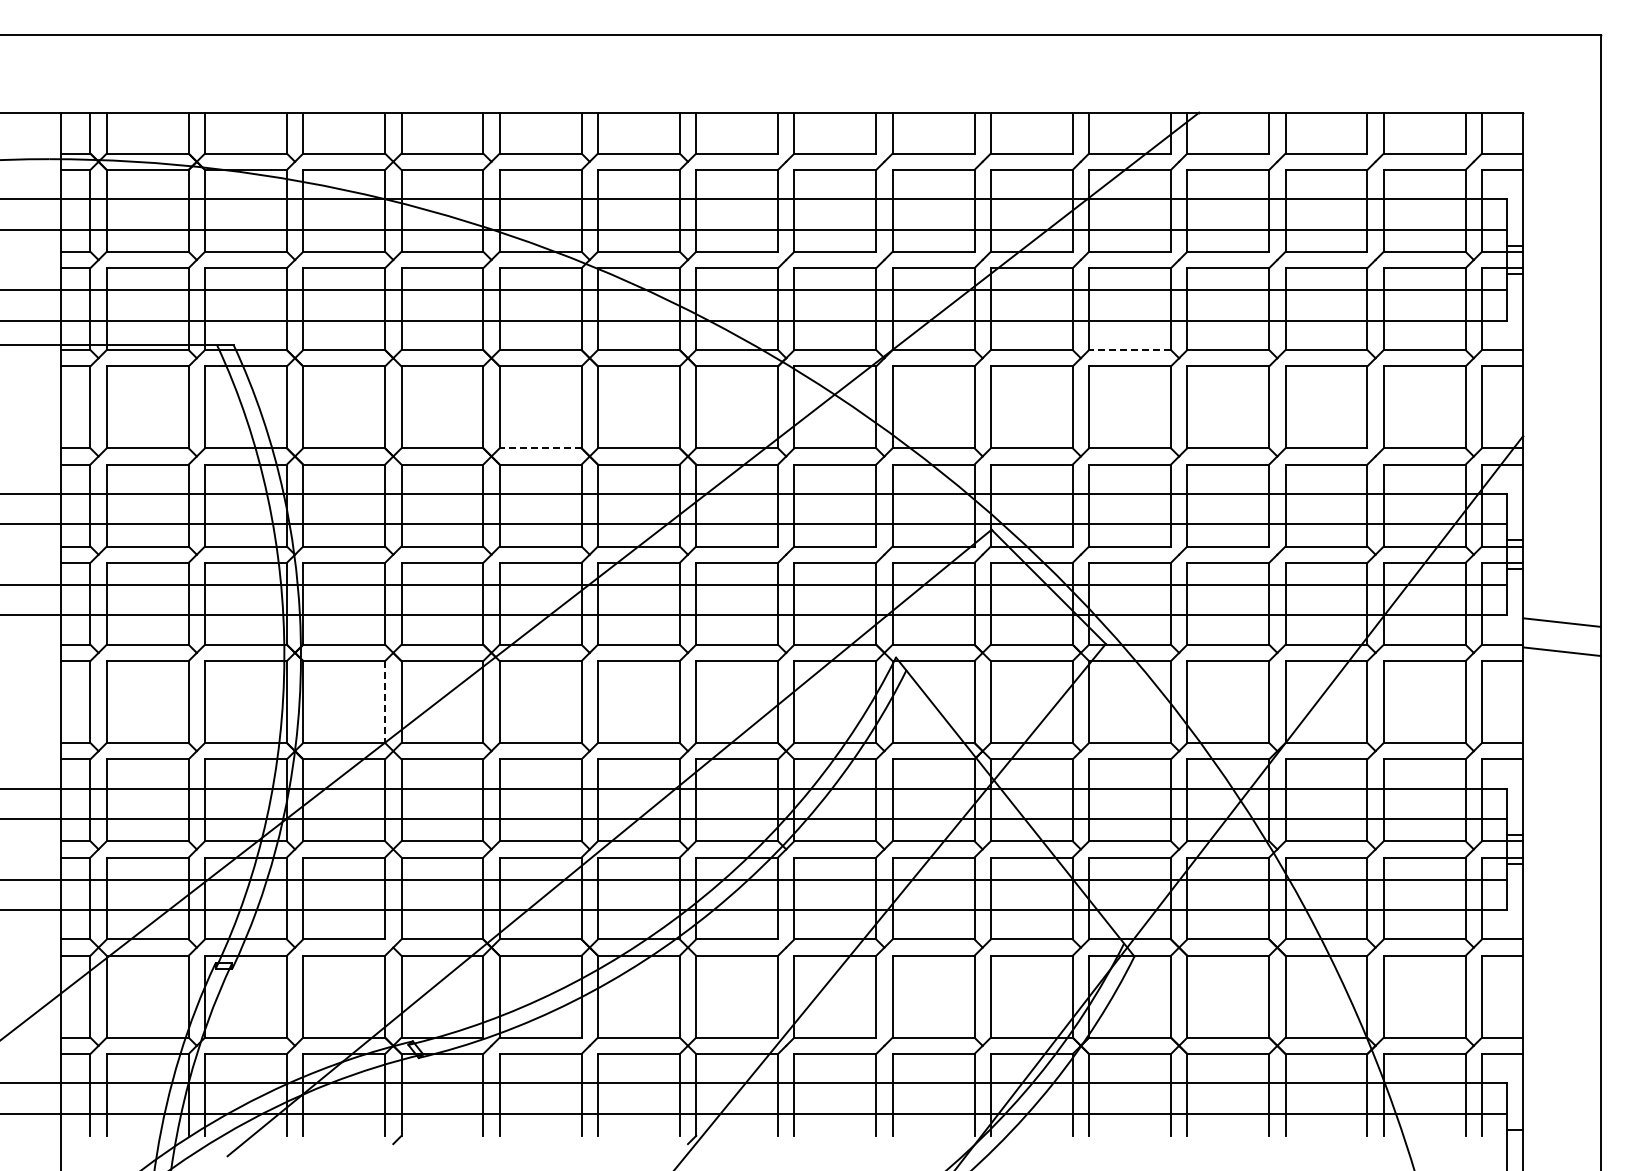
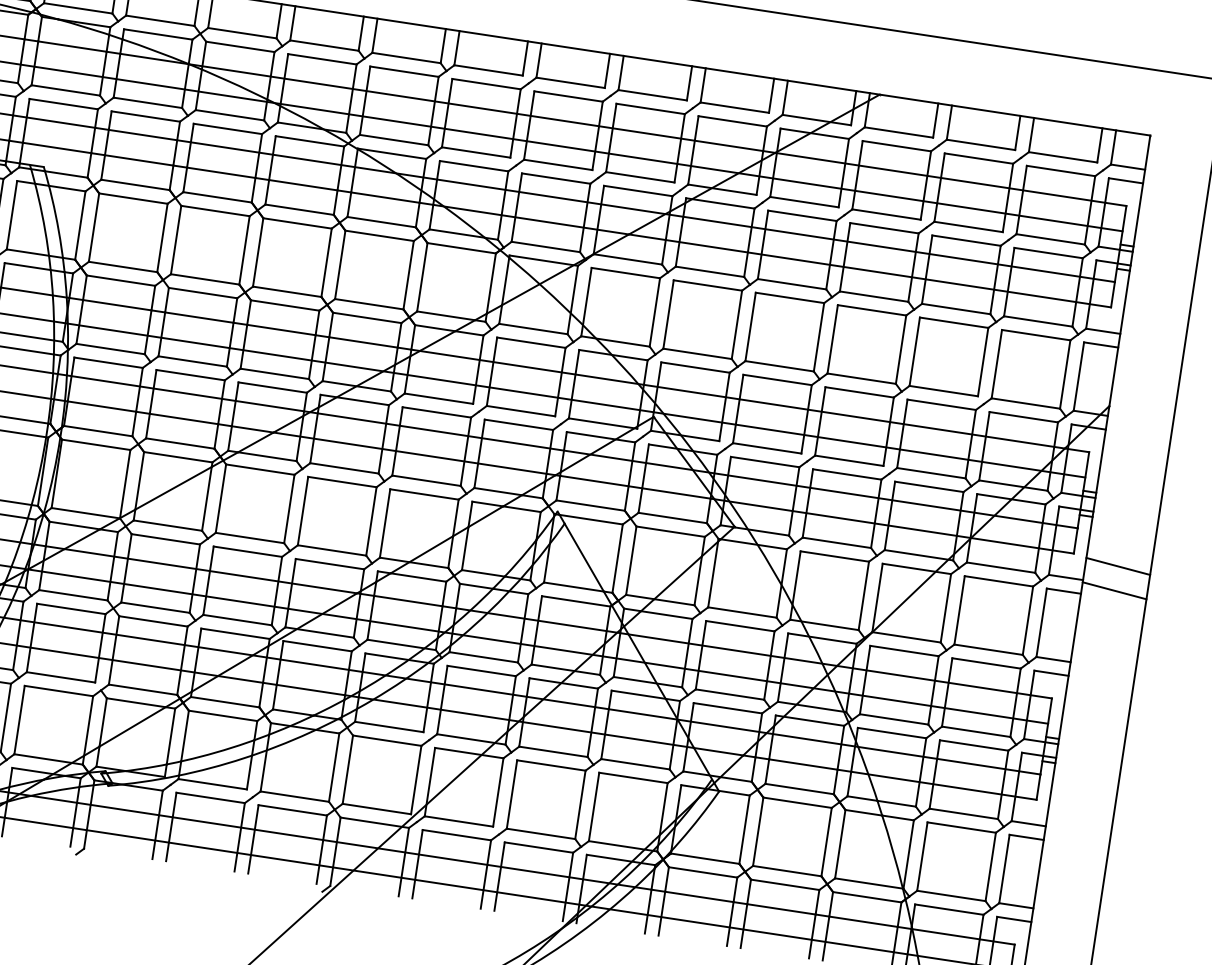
line: (1130, 350) -> (792, 284), dashed -> solid
line: (540, 448) -> (287, 291), dashed -> solid
line: (385, 701) -> (125, 483), dashed -> solid

